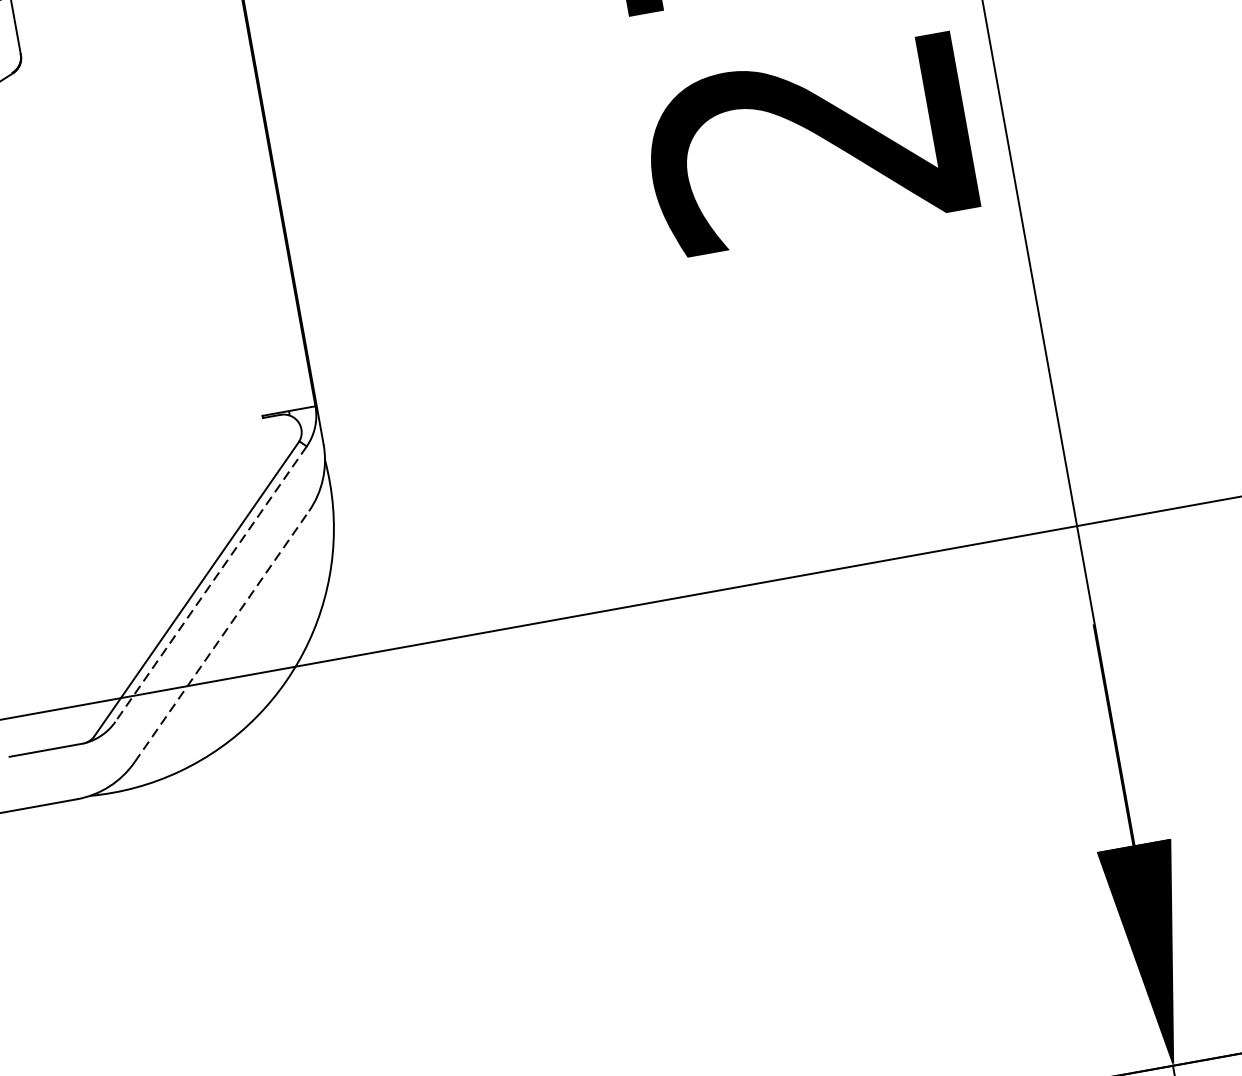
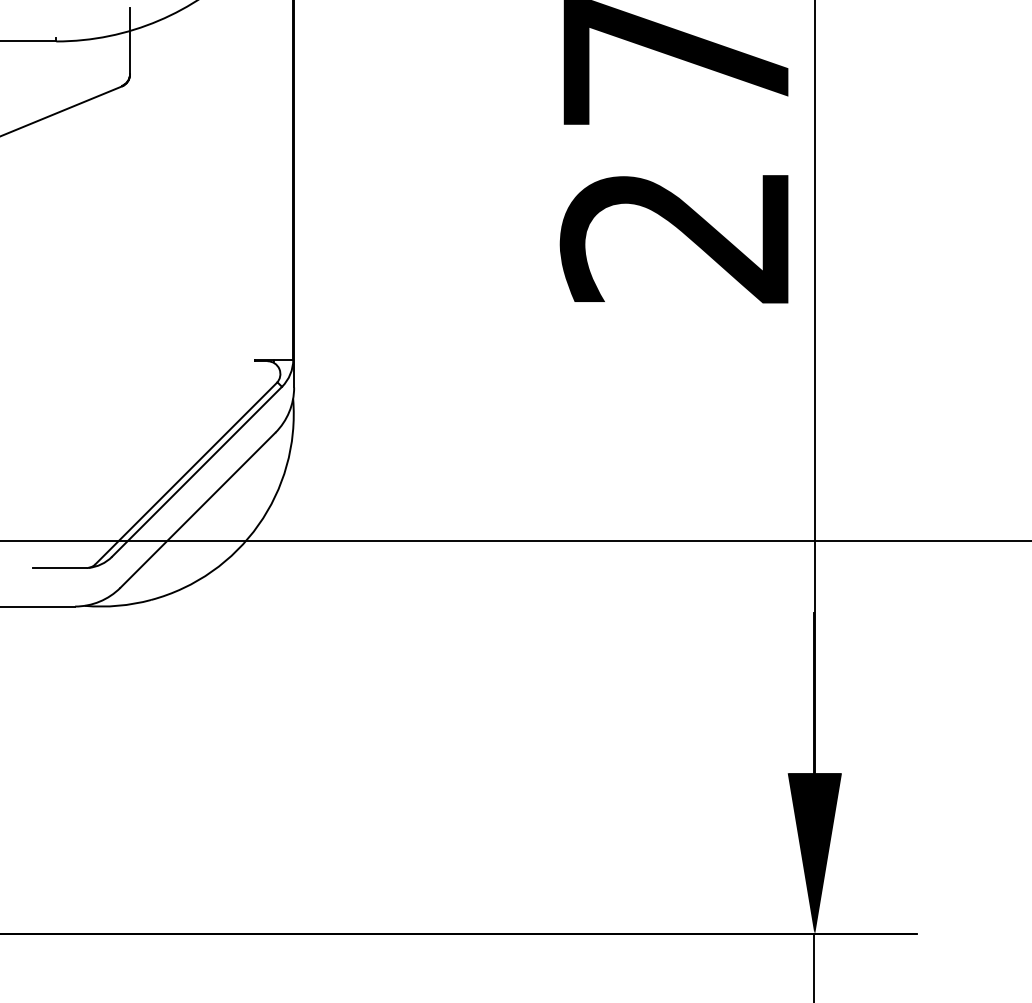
line: (210, 585) -> (196, 472), dashed -> solid
line: (221, 637) -> (197, 510), dashed -> solid

